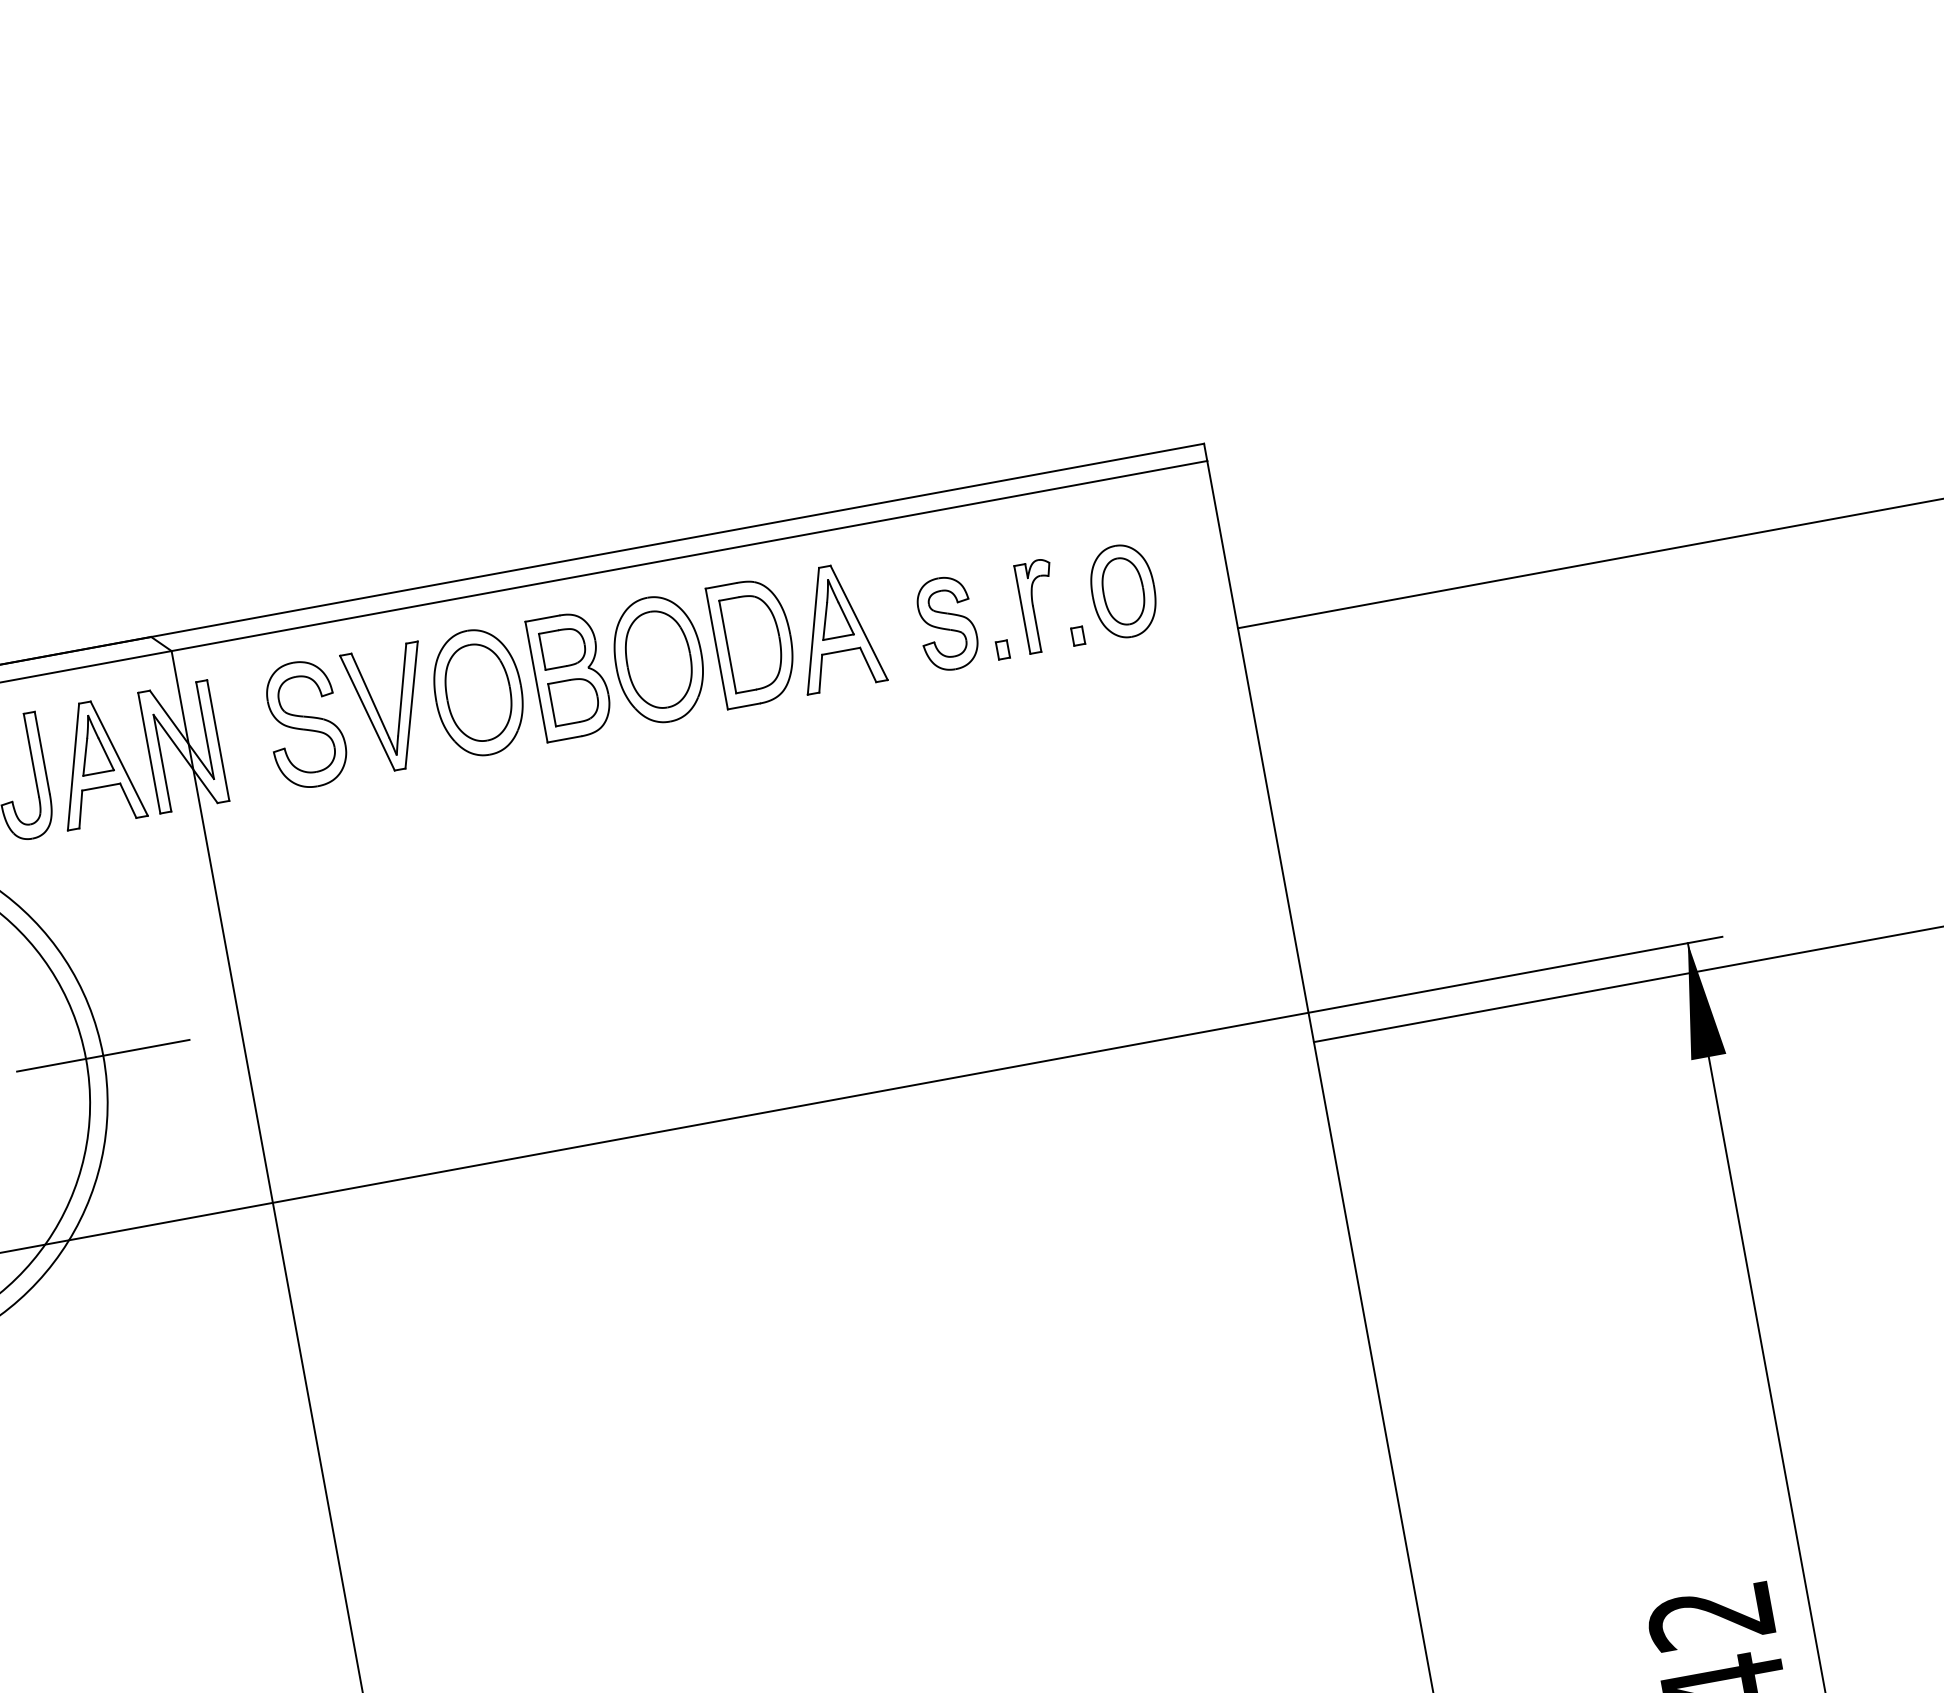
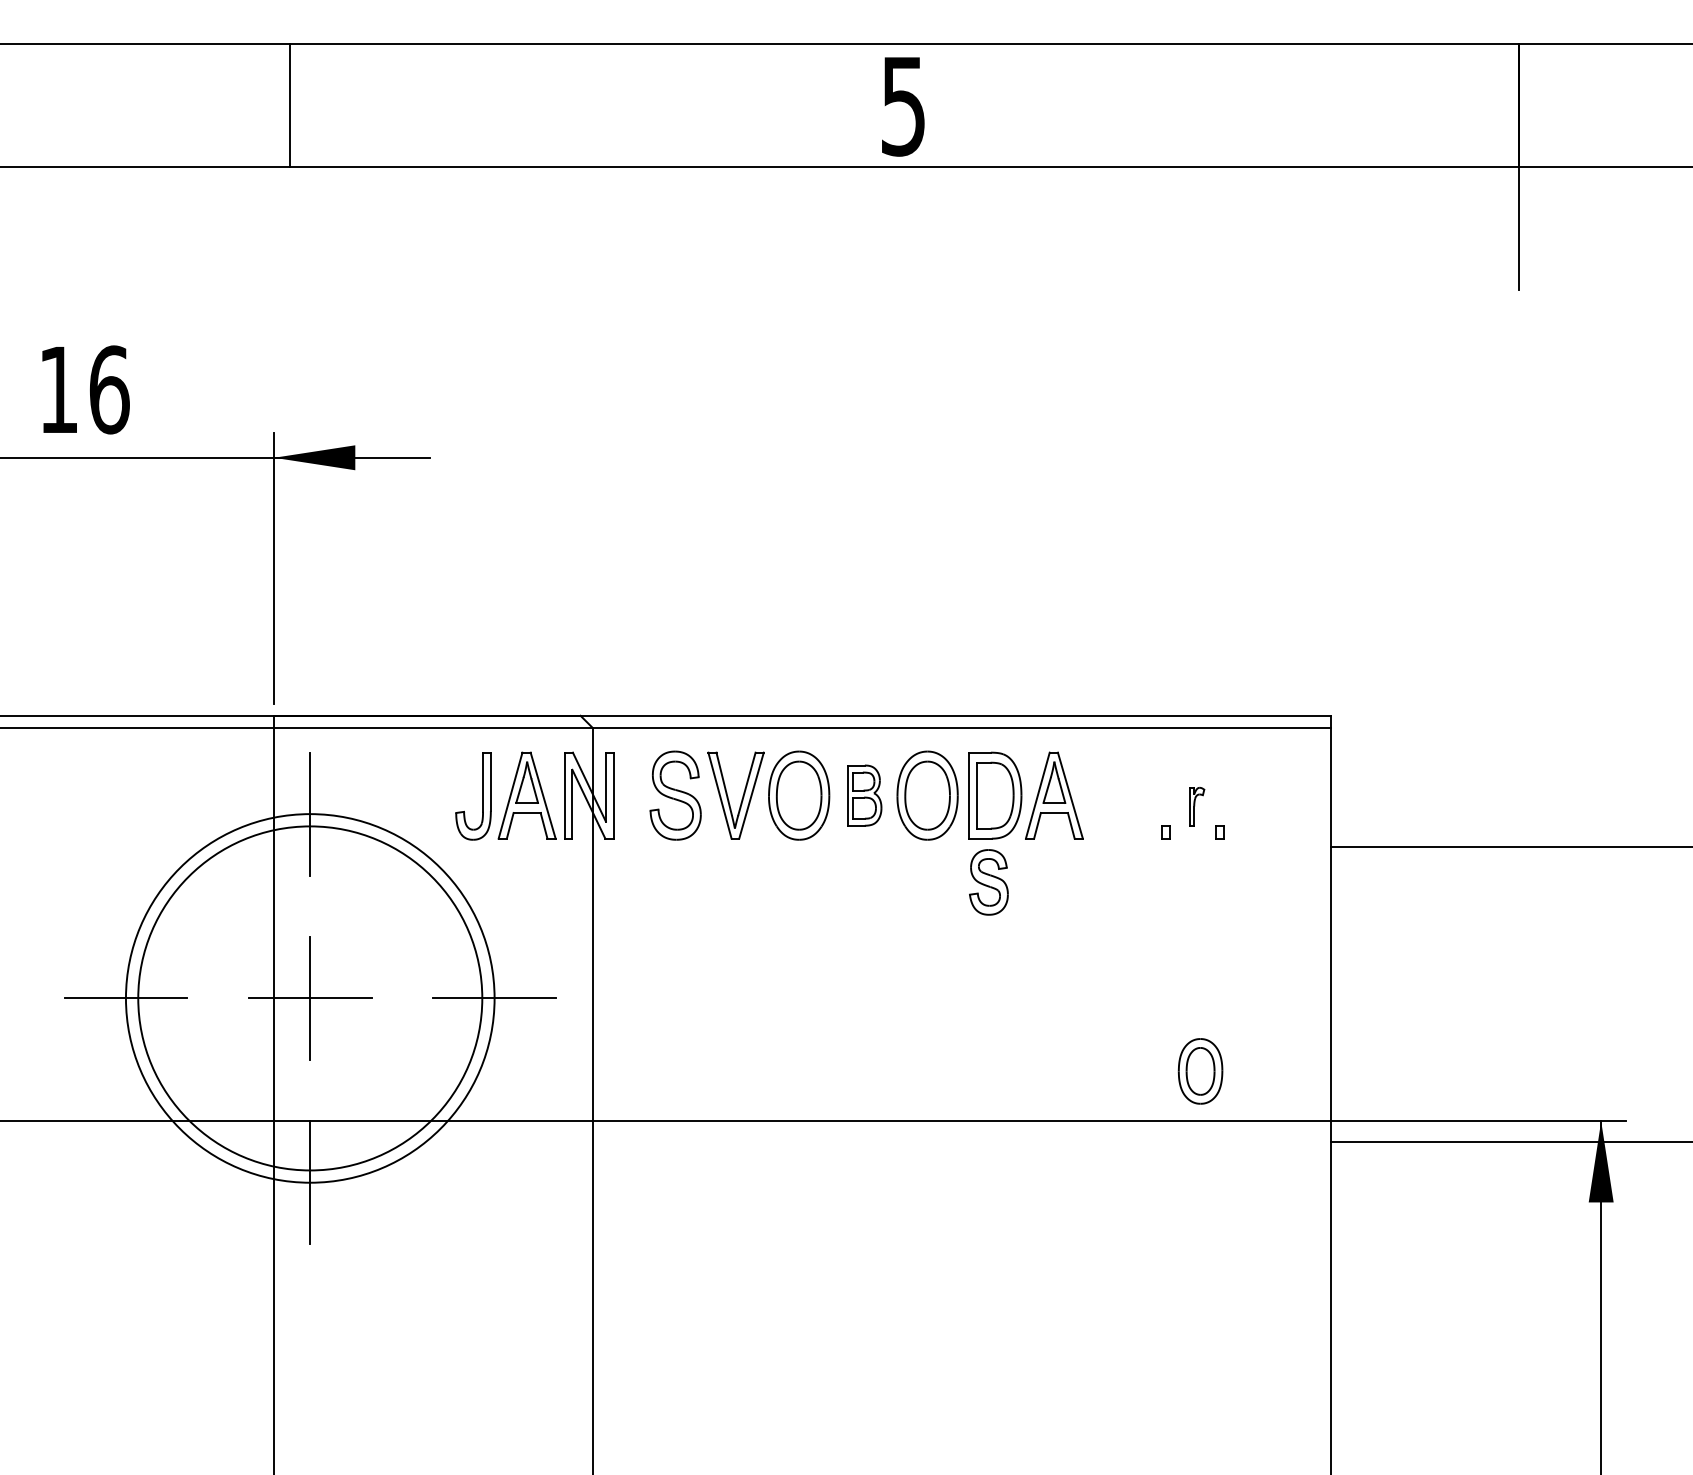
part: (1123, 591) -> (1200, 1071), moved
part: (1038, 605) -> (1196, 806), size x0.6
part: (946, 624) -> (988, 882), moved
part: (570, 675) -> (864, 795), size x0.7

